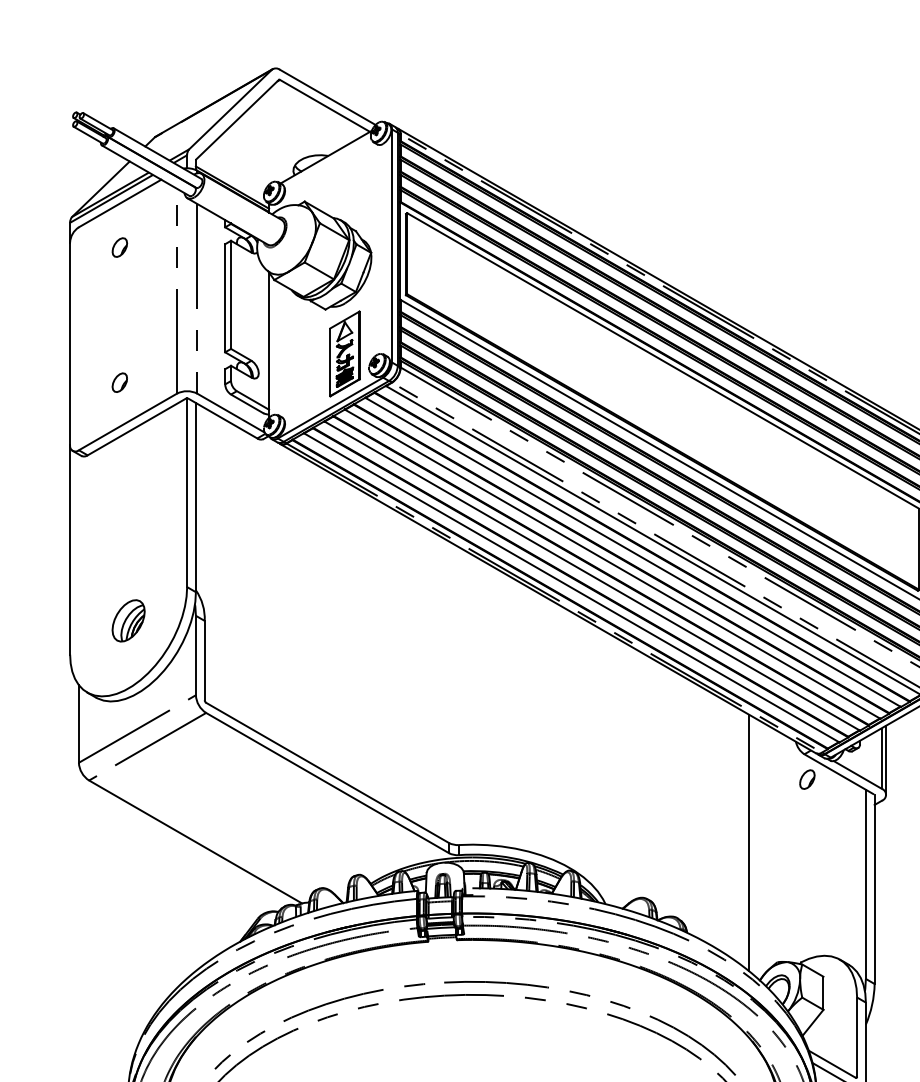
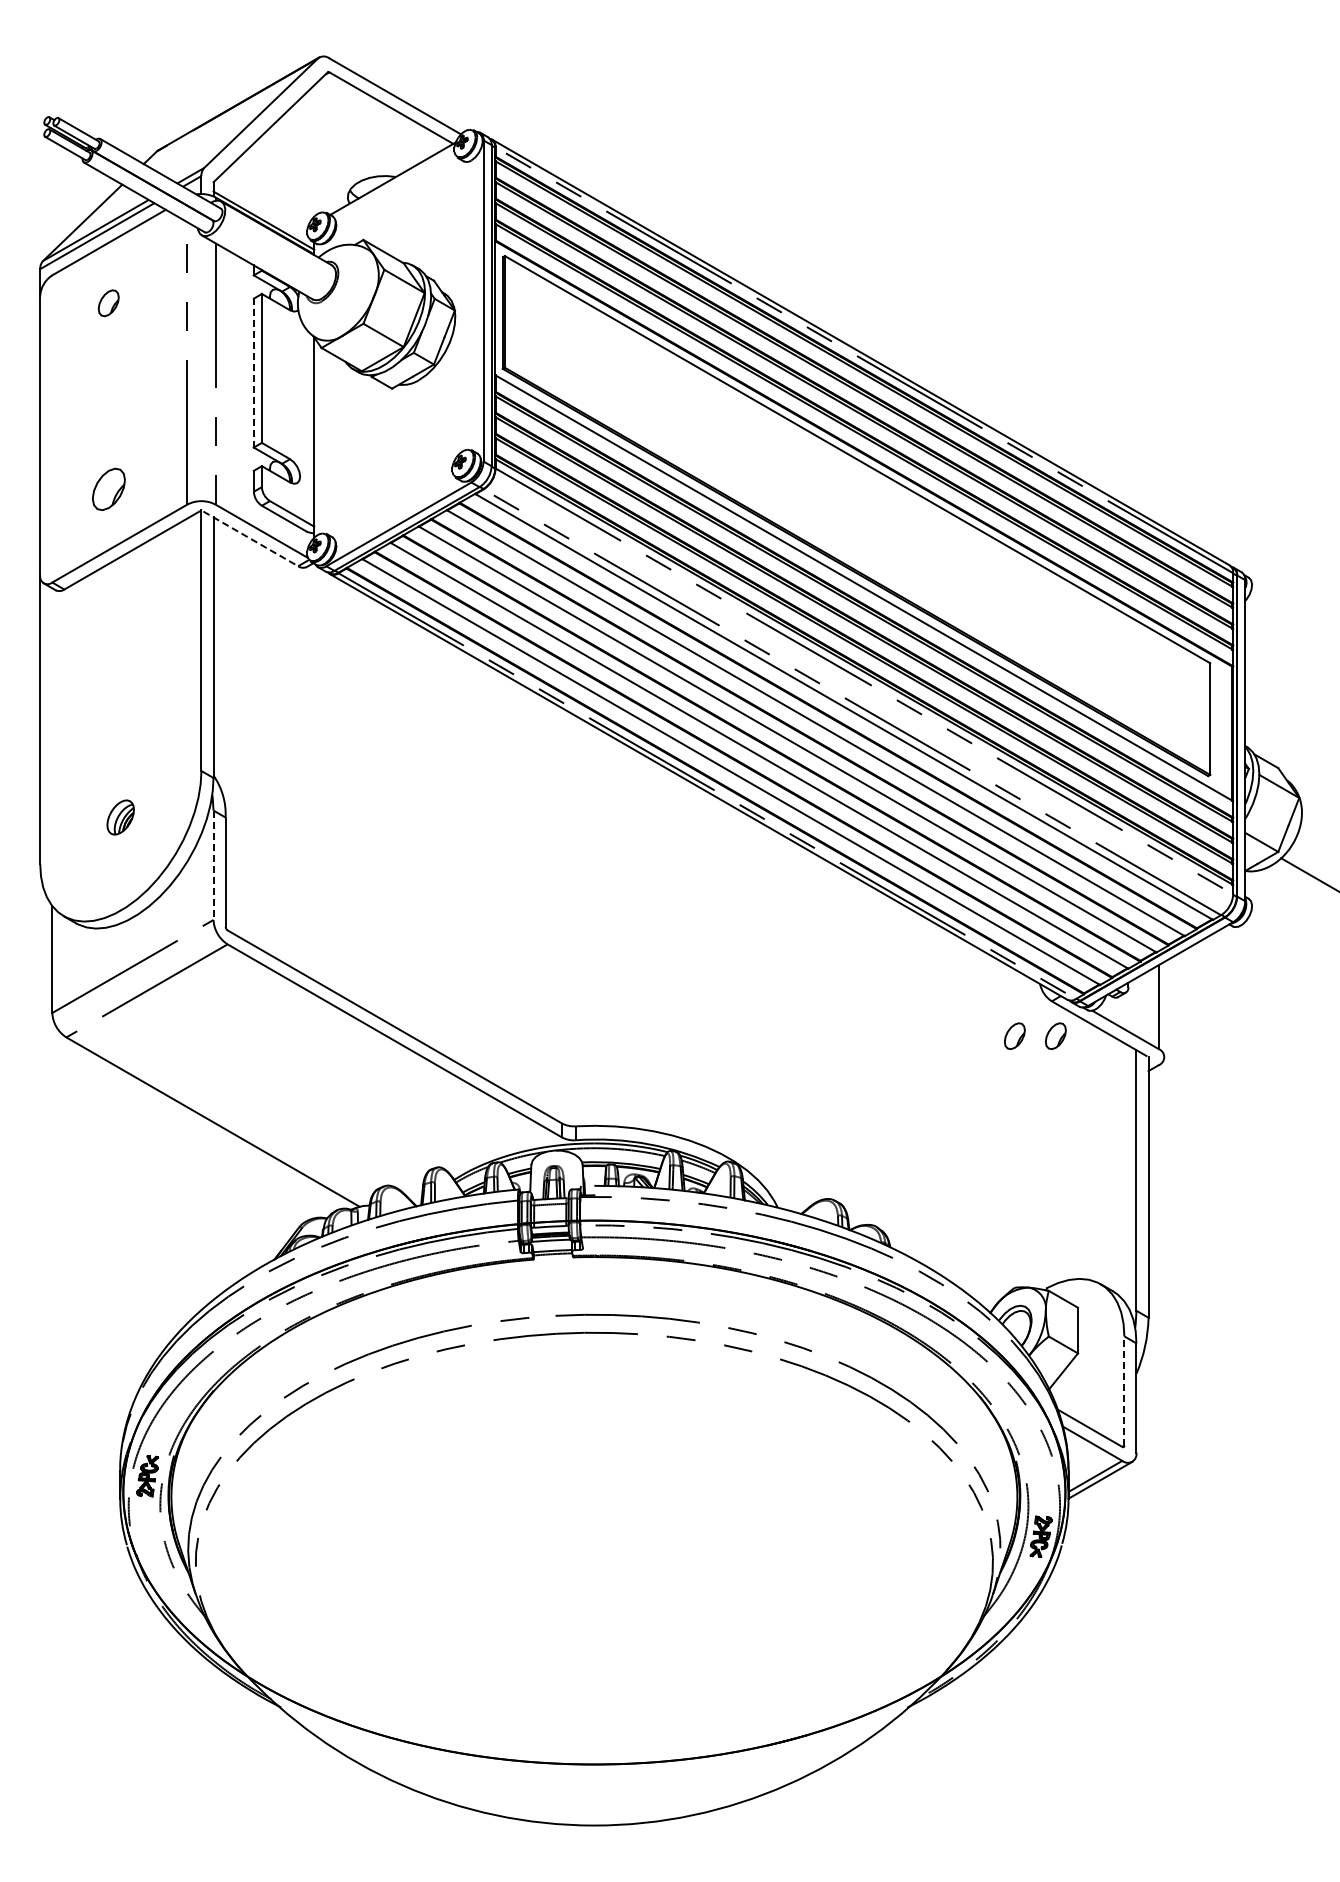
line: (224, 297) -> (253, 372), solid -> dashed
part: (344, 353) -> (418, 449), removed
part: (119, 382) -> (108, 489), size x1.6
line: (222, 418) -> (250, 538), solid -> dashed
part: (128, 620) -> (120, 817), size x0.6
line: (195, 655) -> (213, 865), solid -> dashed
line: (886, 760) -> (1164, 1009), removed
part: (777, 779) -> (1014, 1035), added
line: (749, 842) -> (975, 1123), removed
line: (857, 1037) -> (1124, 1391), solid -> dashed

